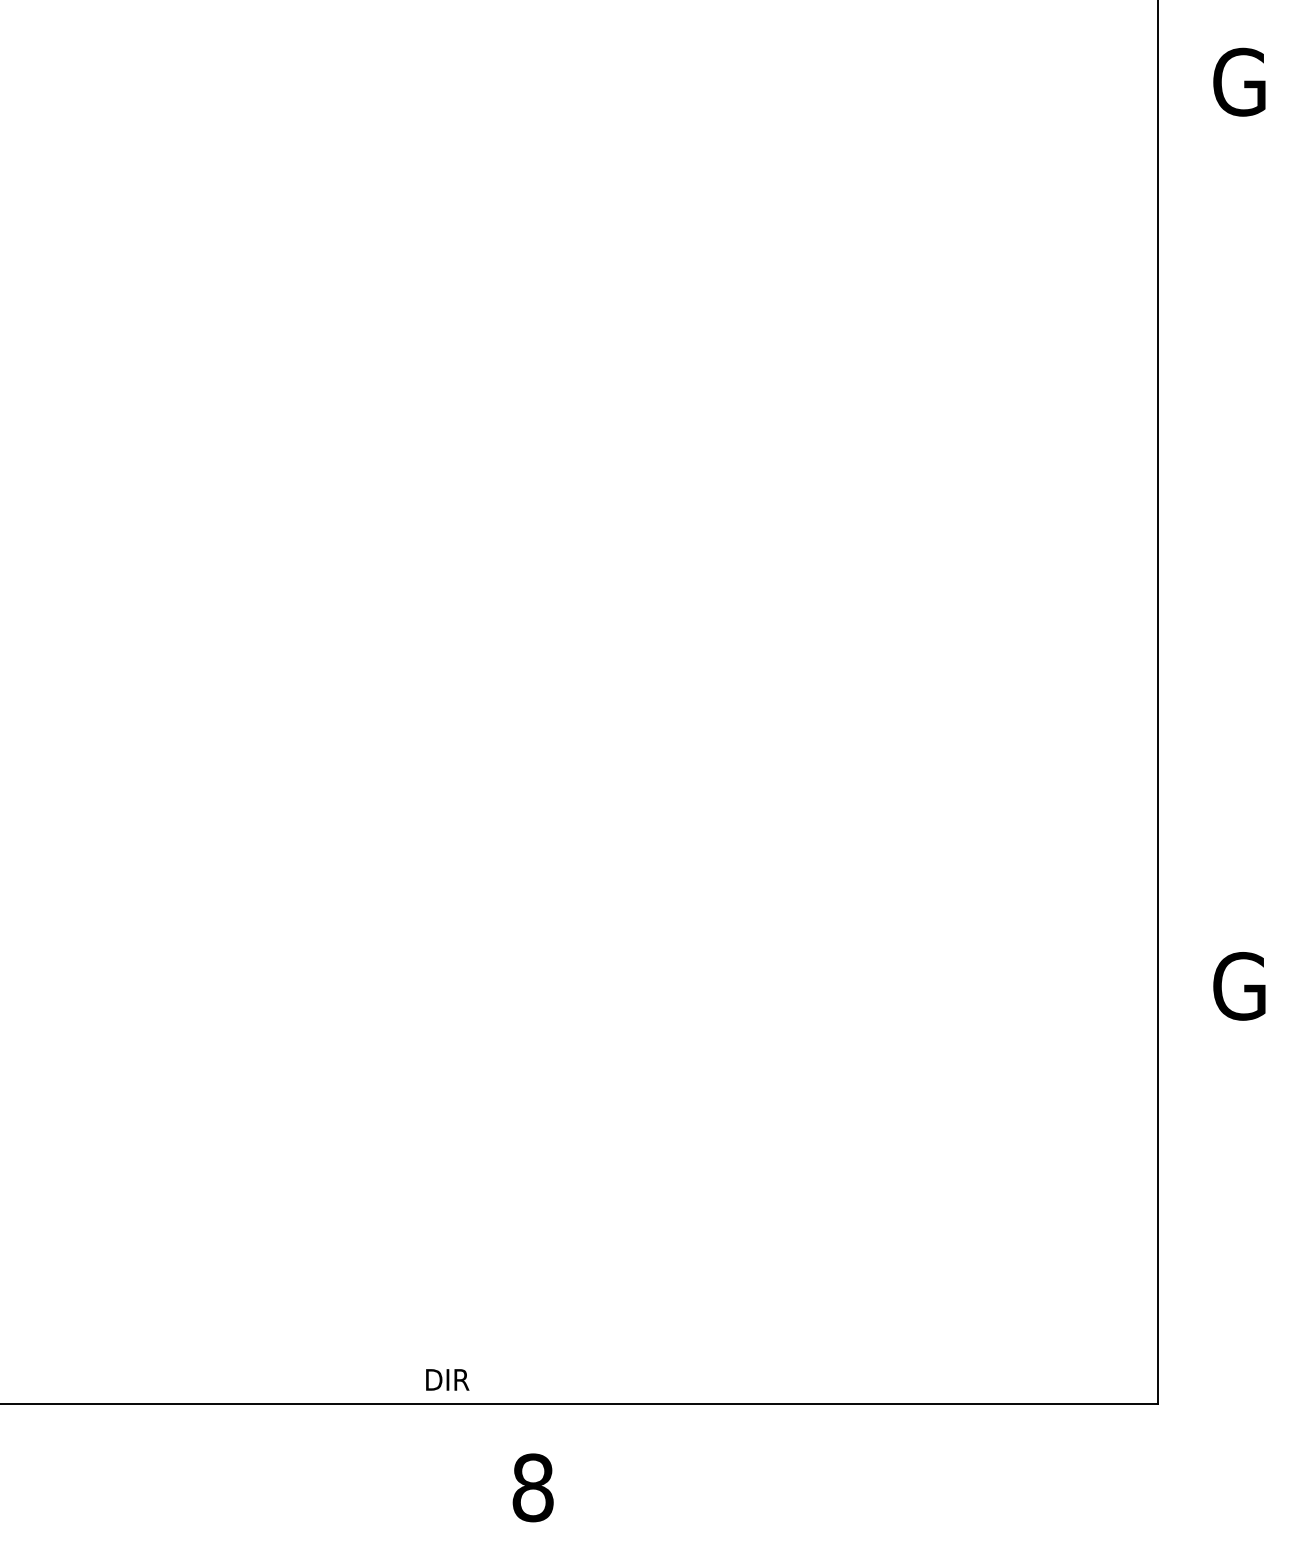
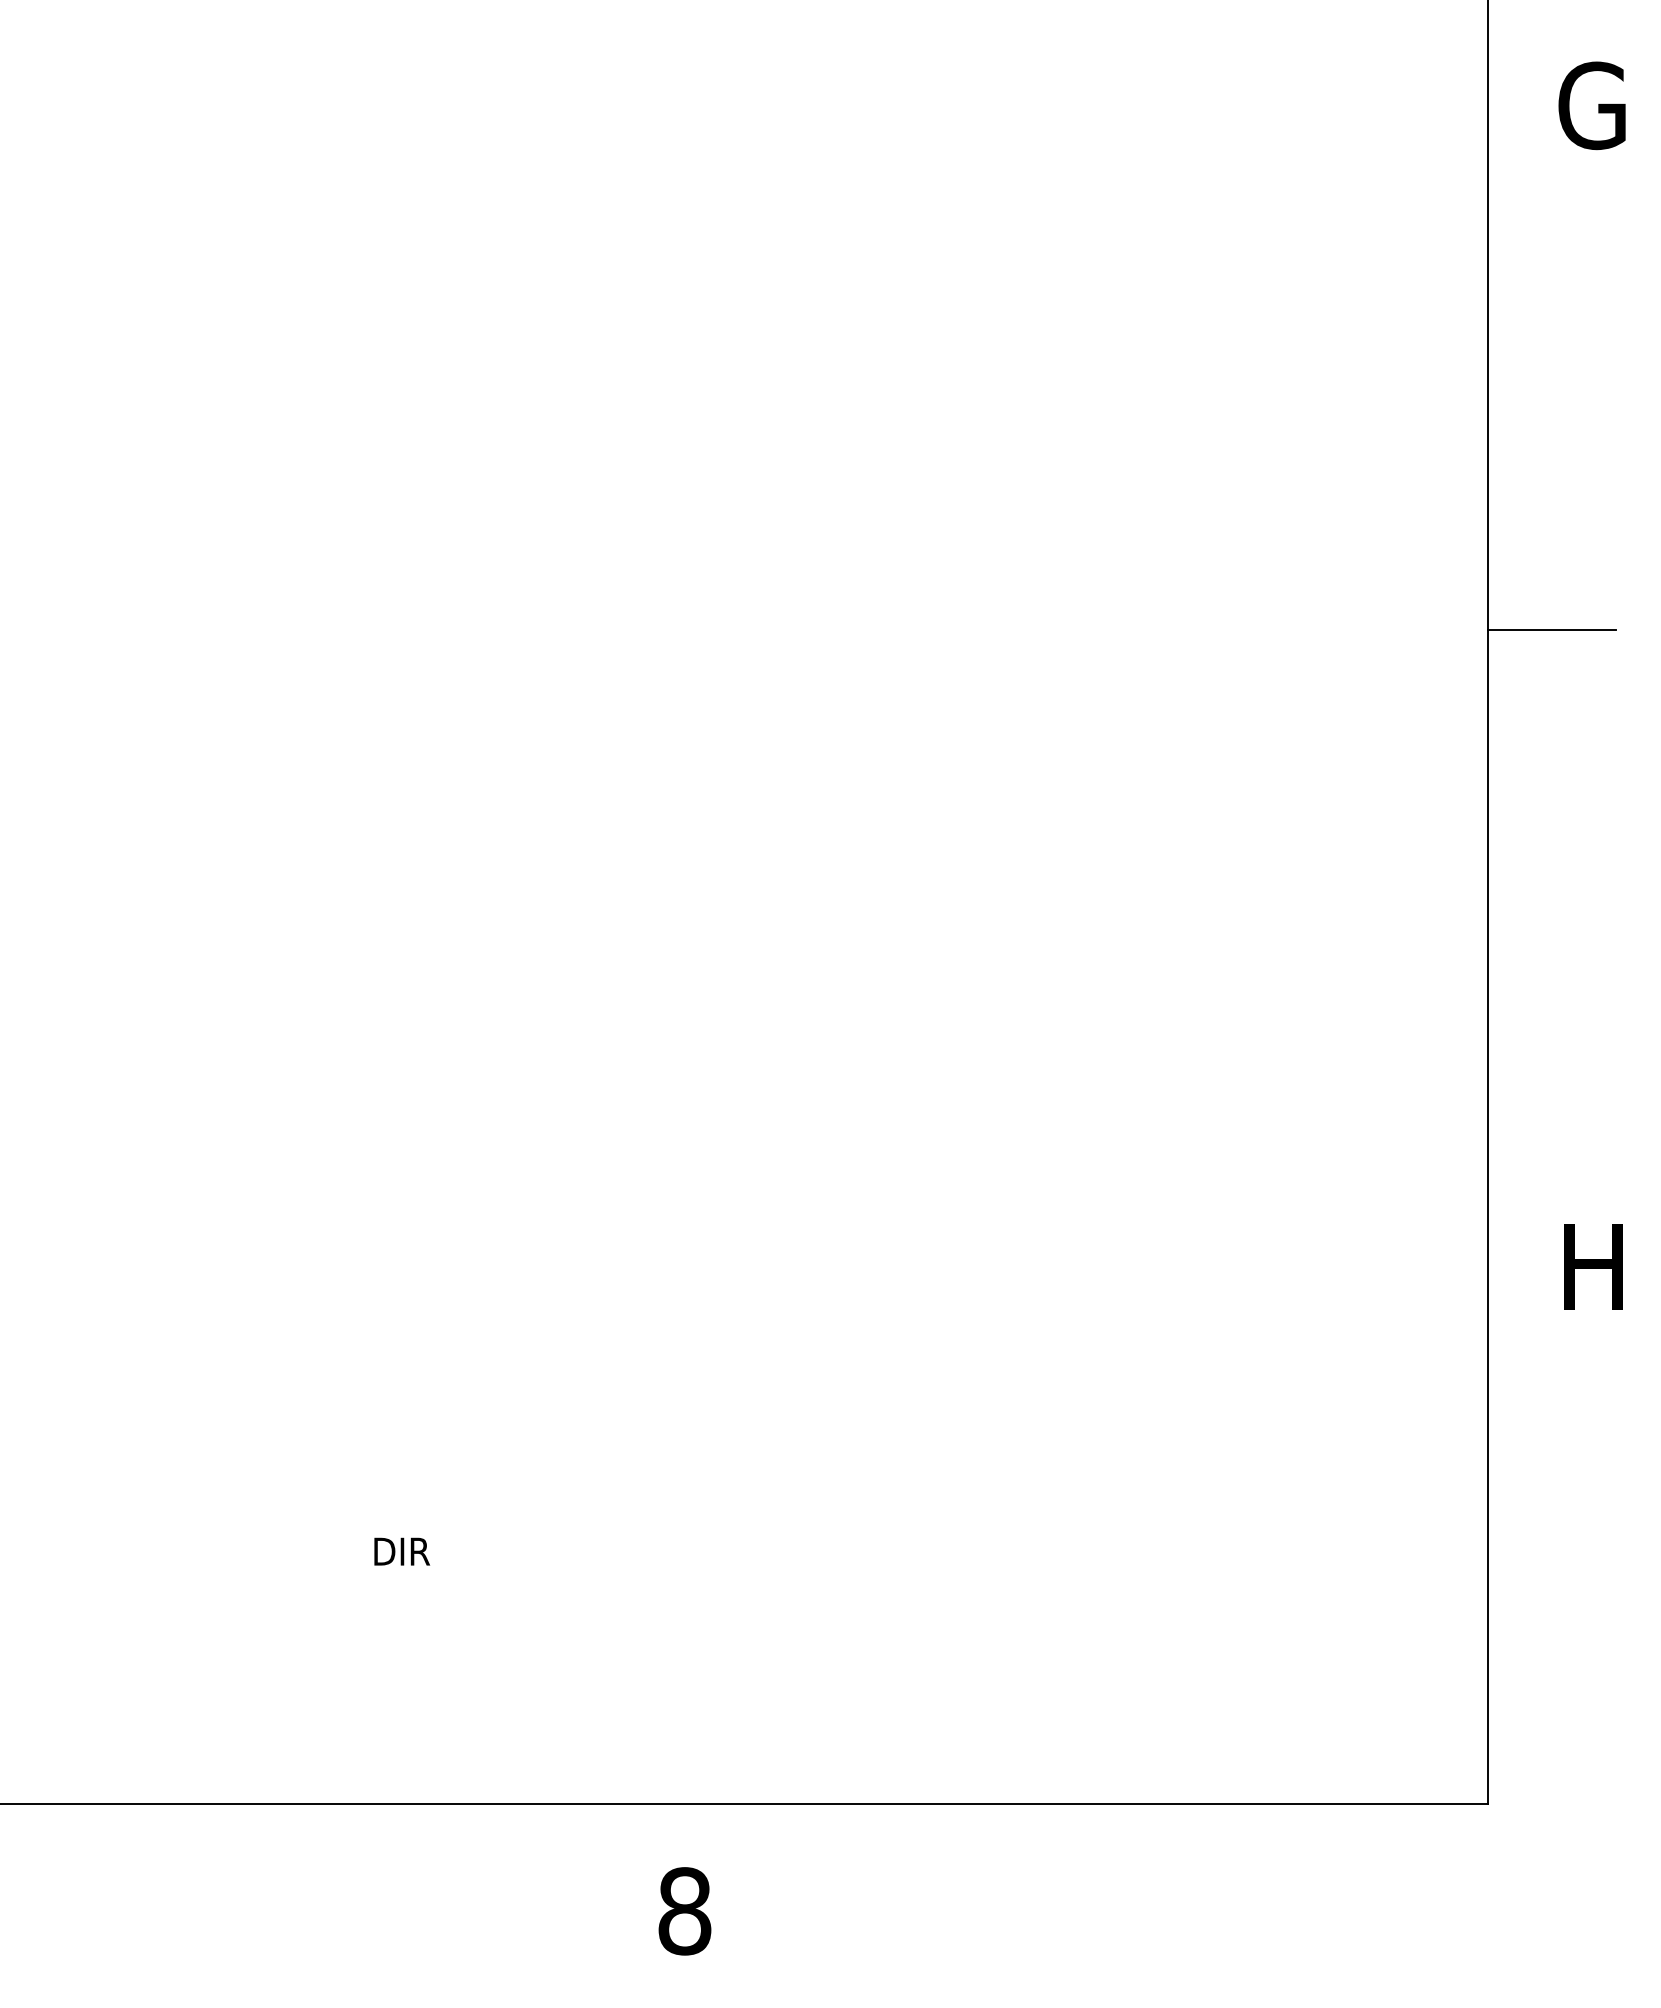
line: (1208, 489) -> (1552, 629), added
text: (1238, 986) -> (1591, 1267), G -> H
text: (447, 1379) -> (402, 1551), moved

